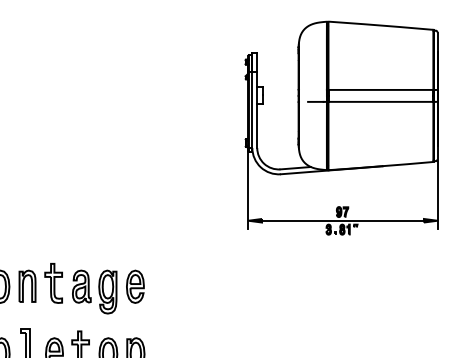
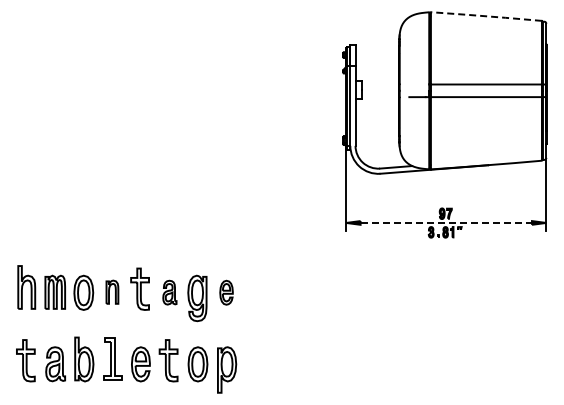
line: (380, 25) -> (486, 16), solid -> dashed
line: (343, 220) -> (446, 222), solid -> dashed
part: (27, 285) -> (112, 291), size x0.7
part: (81, 286) -> (169, 292), size x0.7
part: (135, 286) -> (226, 292), size x0.7

